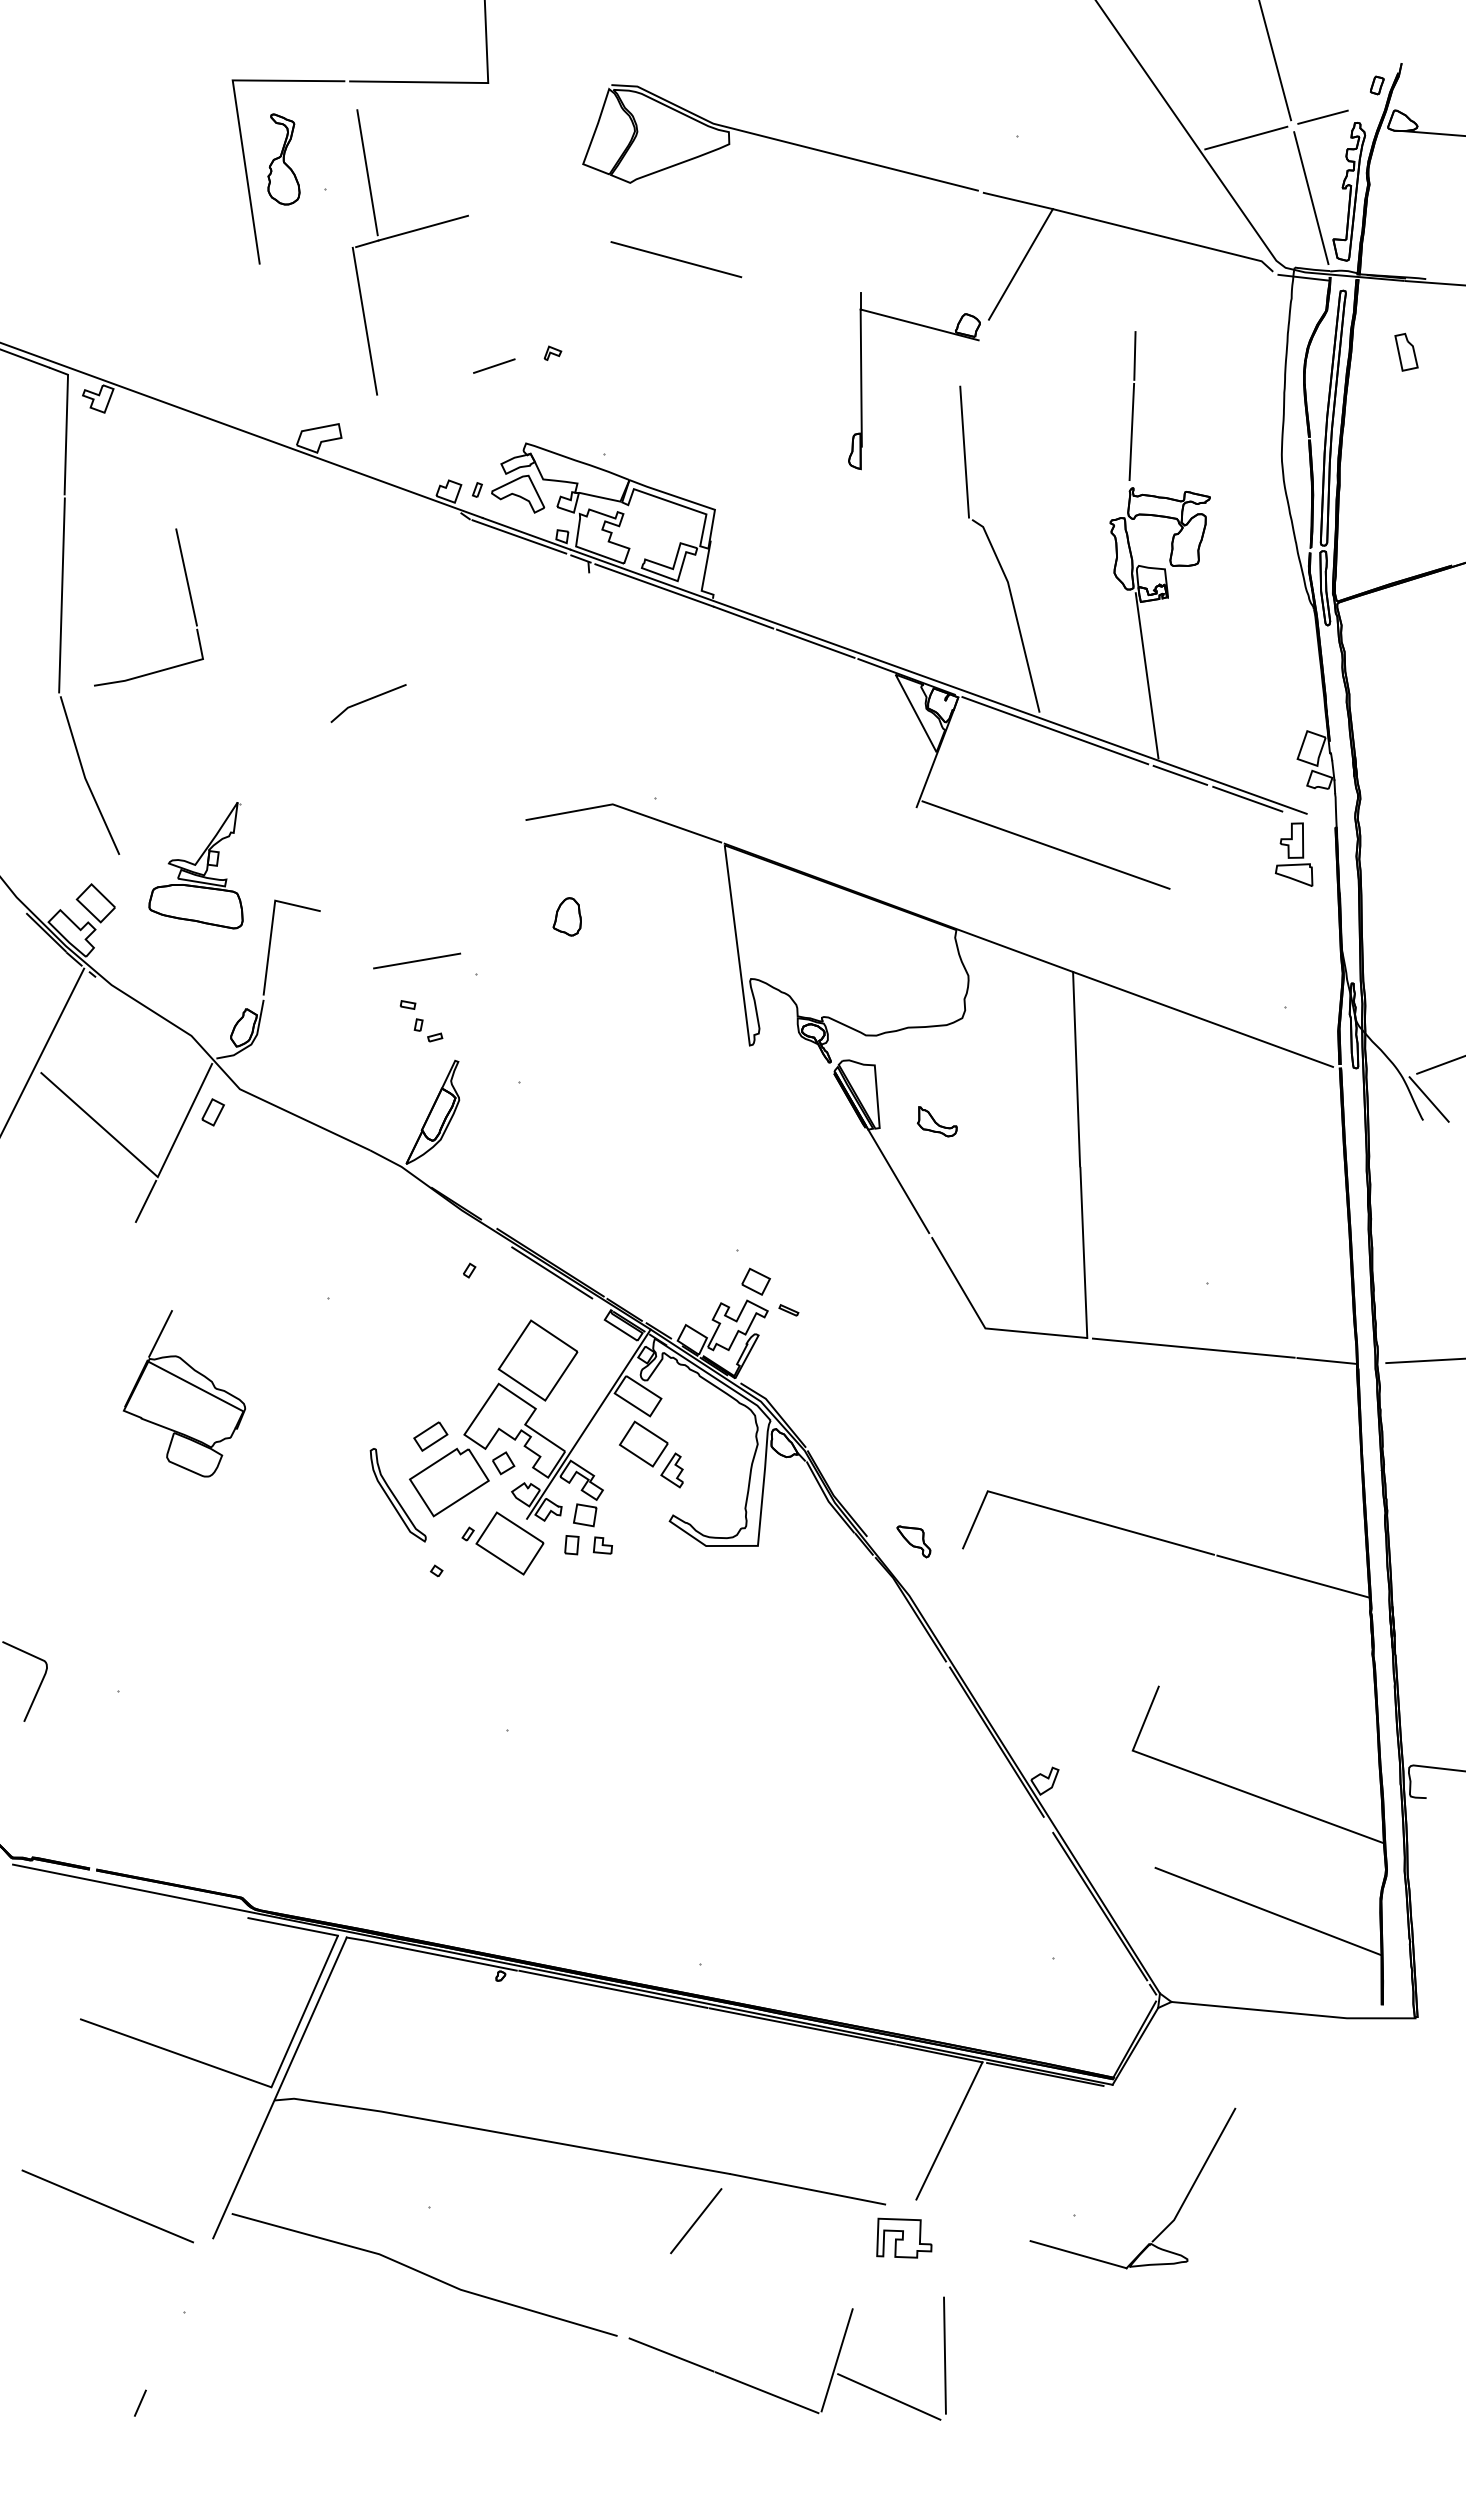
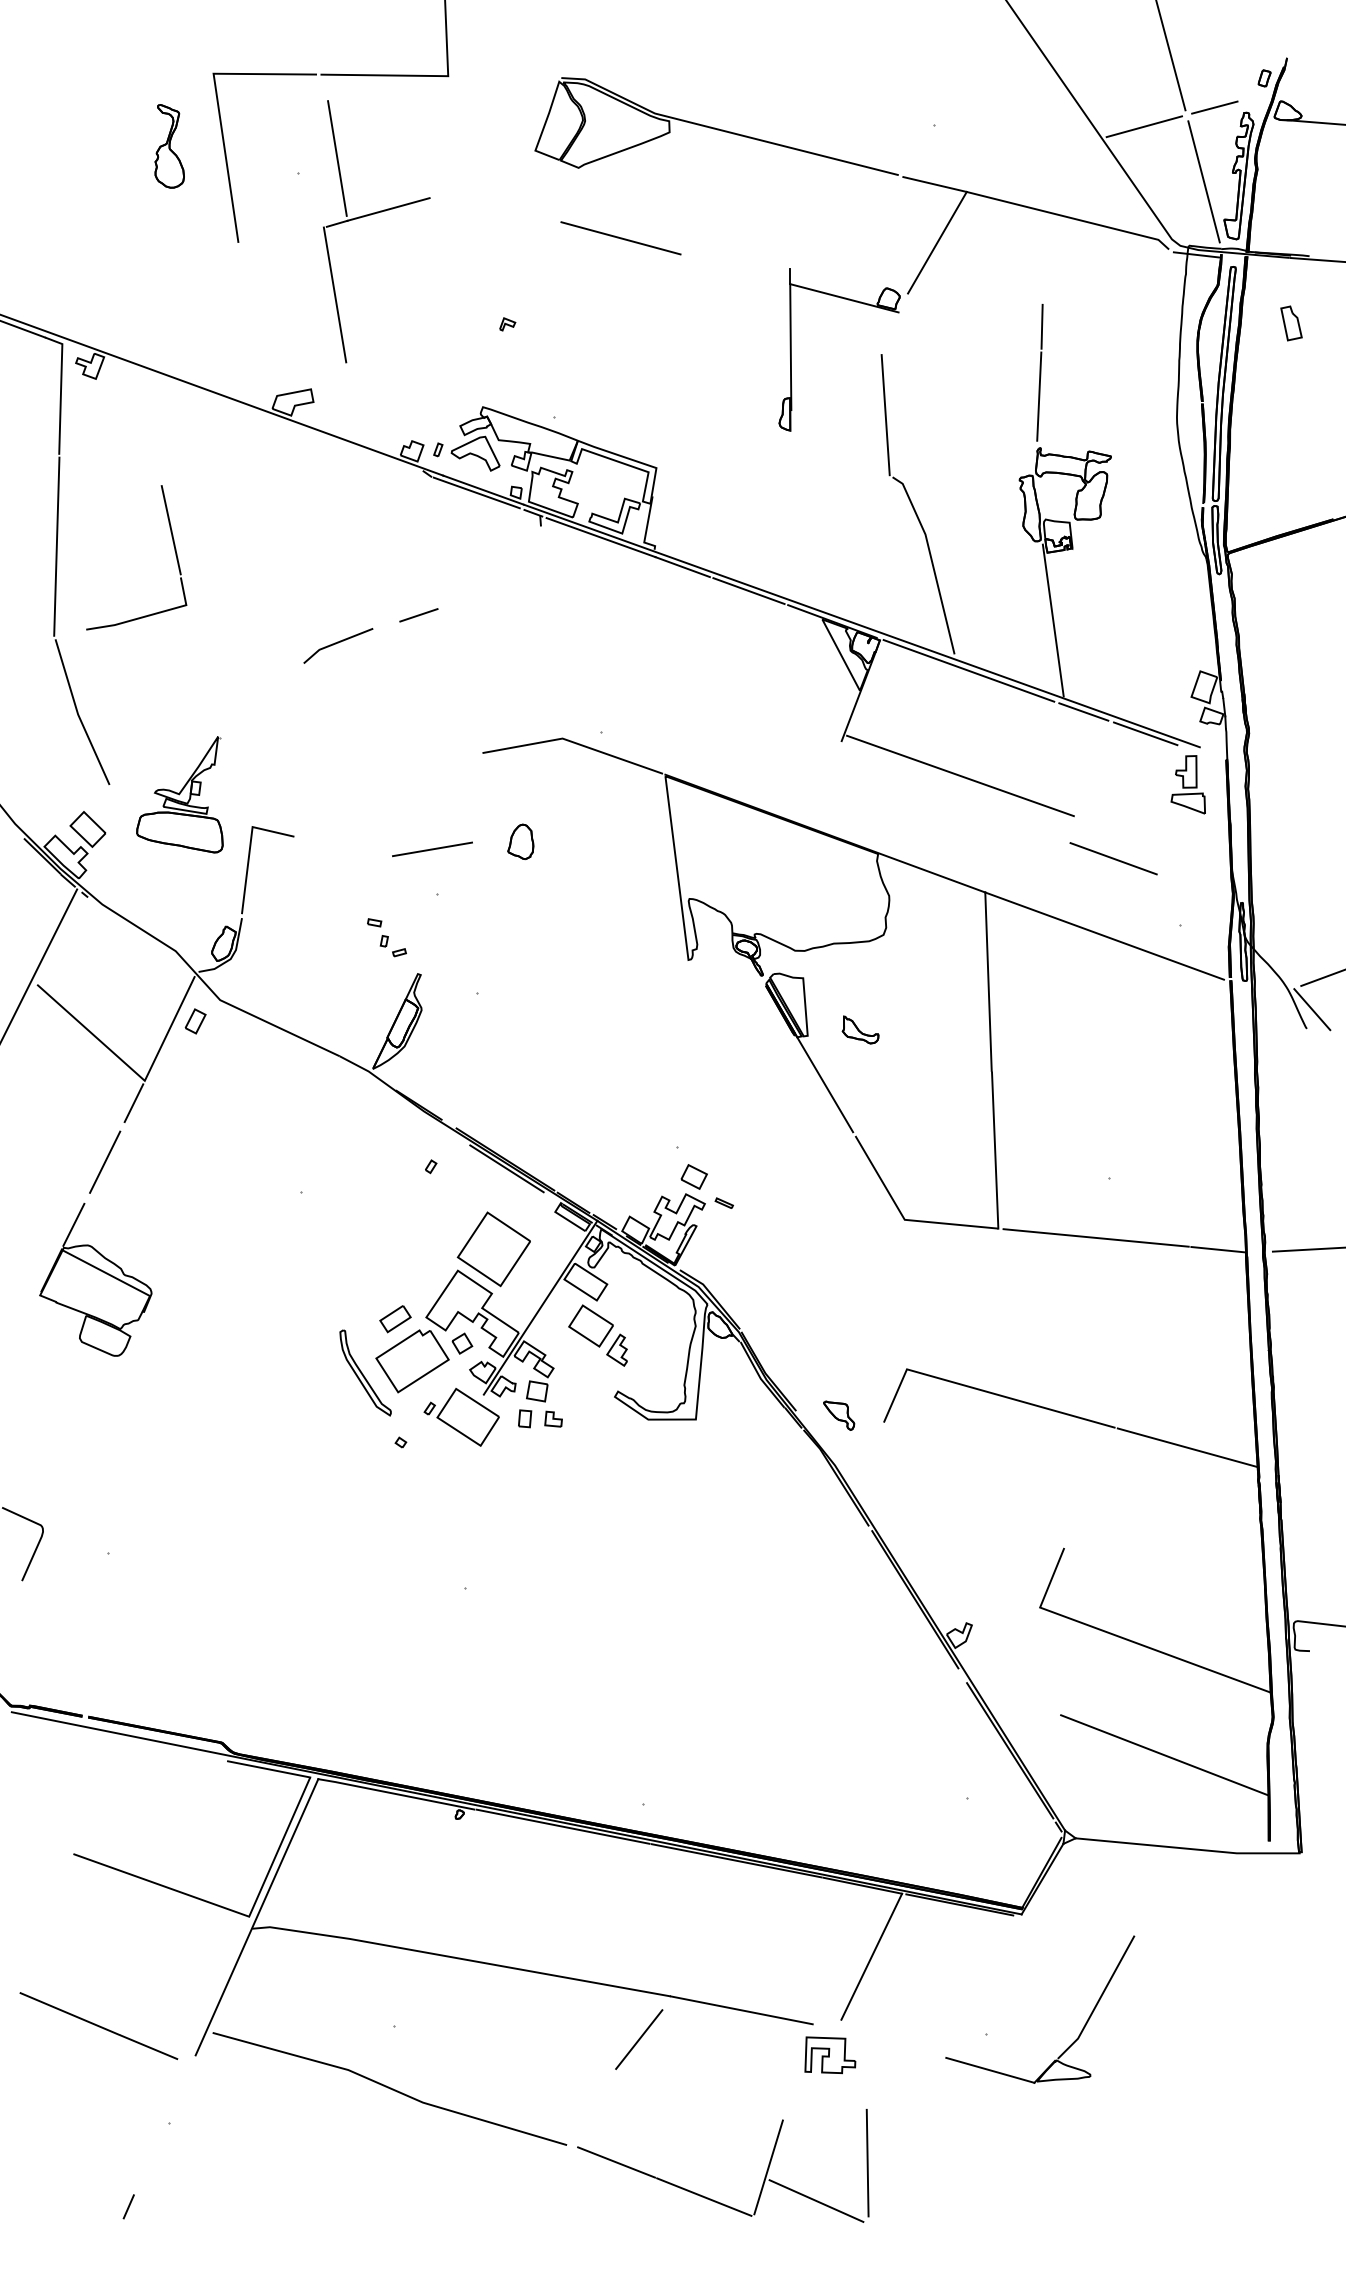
part: (283, 159) -> (169, 146), moved
line: (494, 365) -> (419, 614), moved
line: (1212, 935) -> (1113, 858), added
line: (416, 960) -> (431, 848), moved
line: (114, 1265) -> (105, 1162), added
part: (184, 1393) -> (95, 1279), moved

